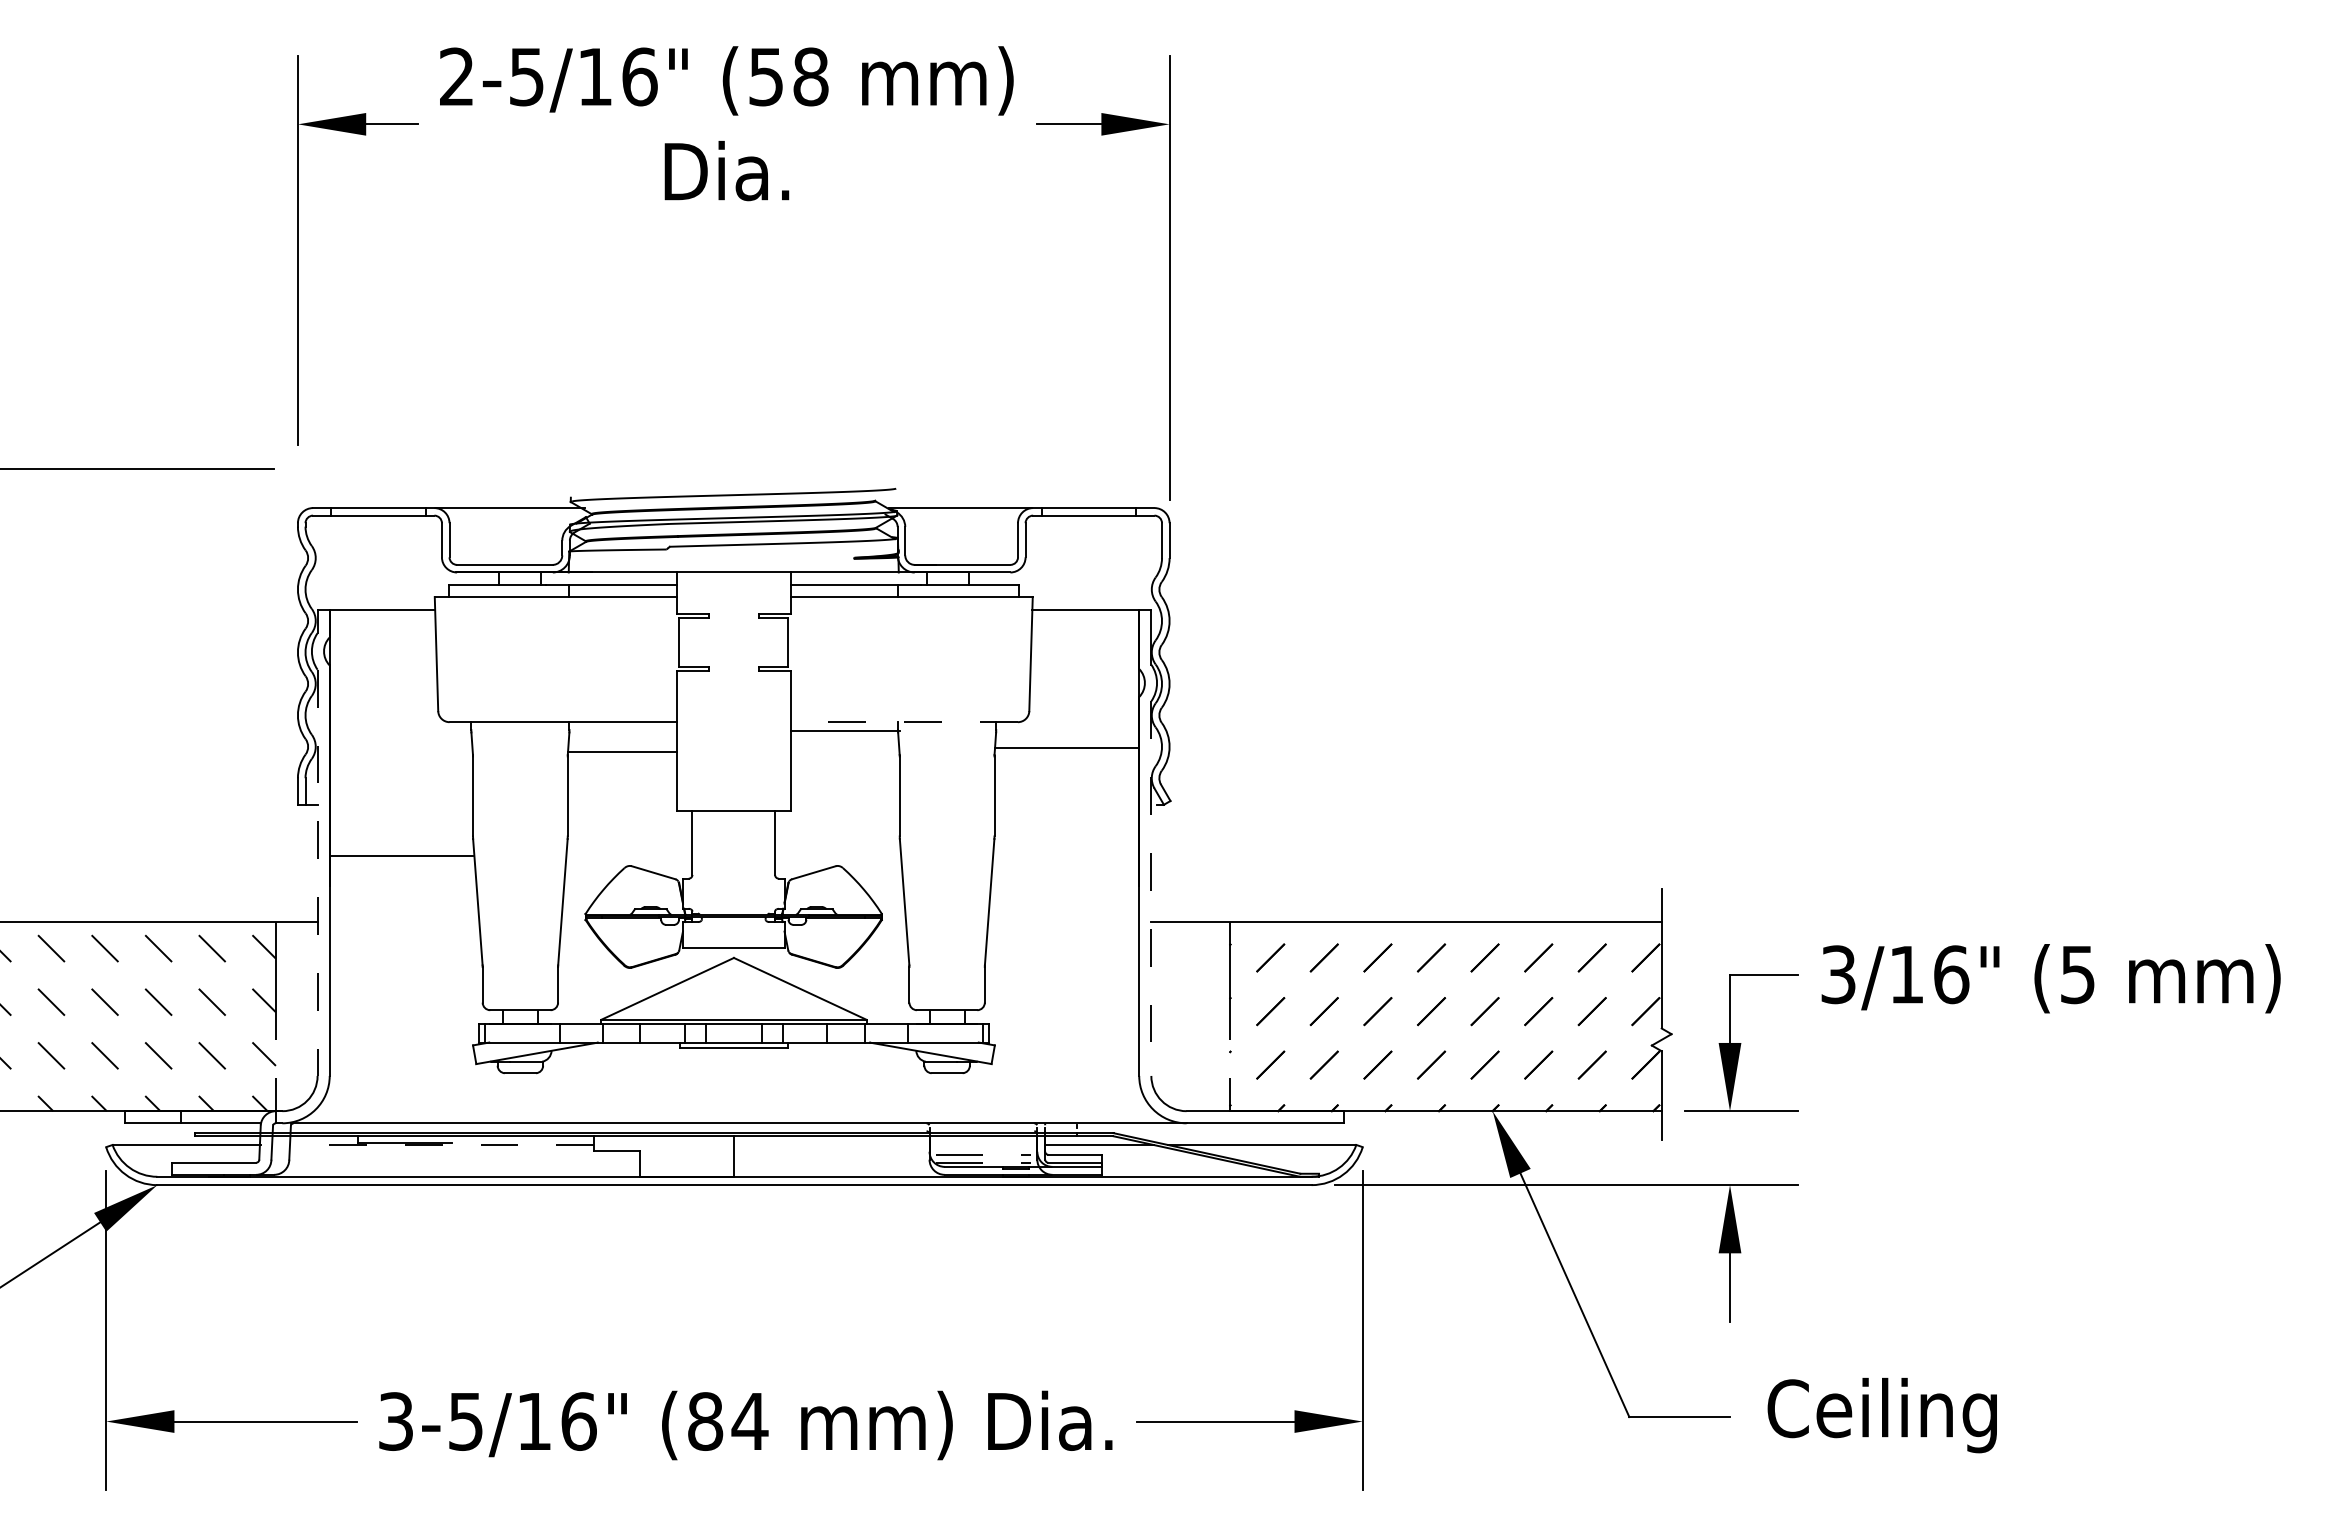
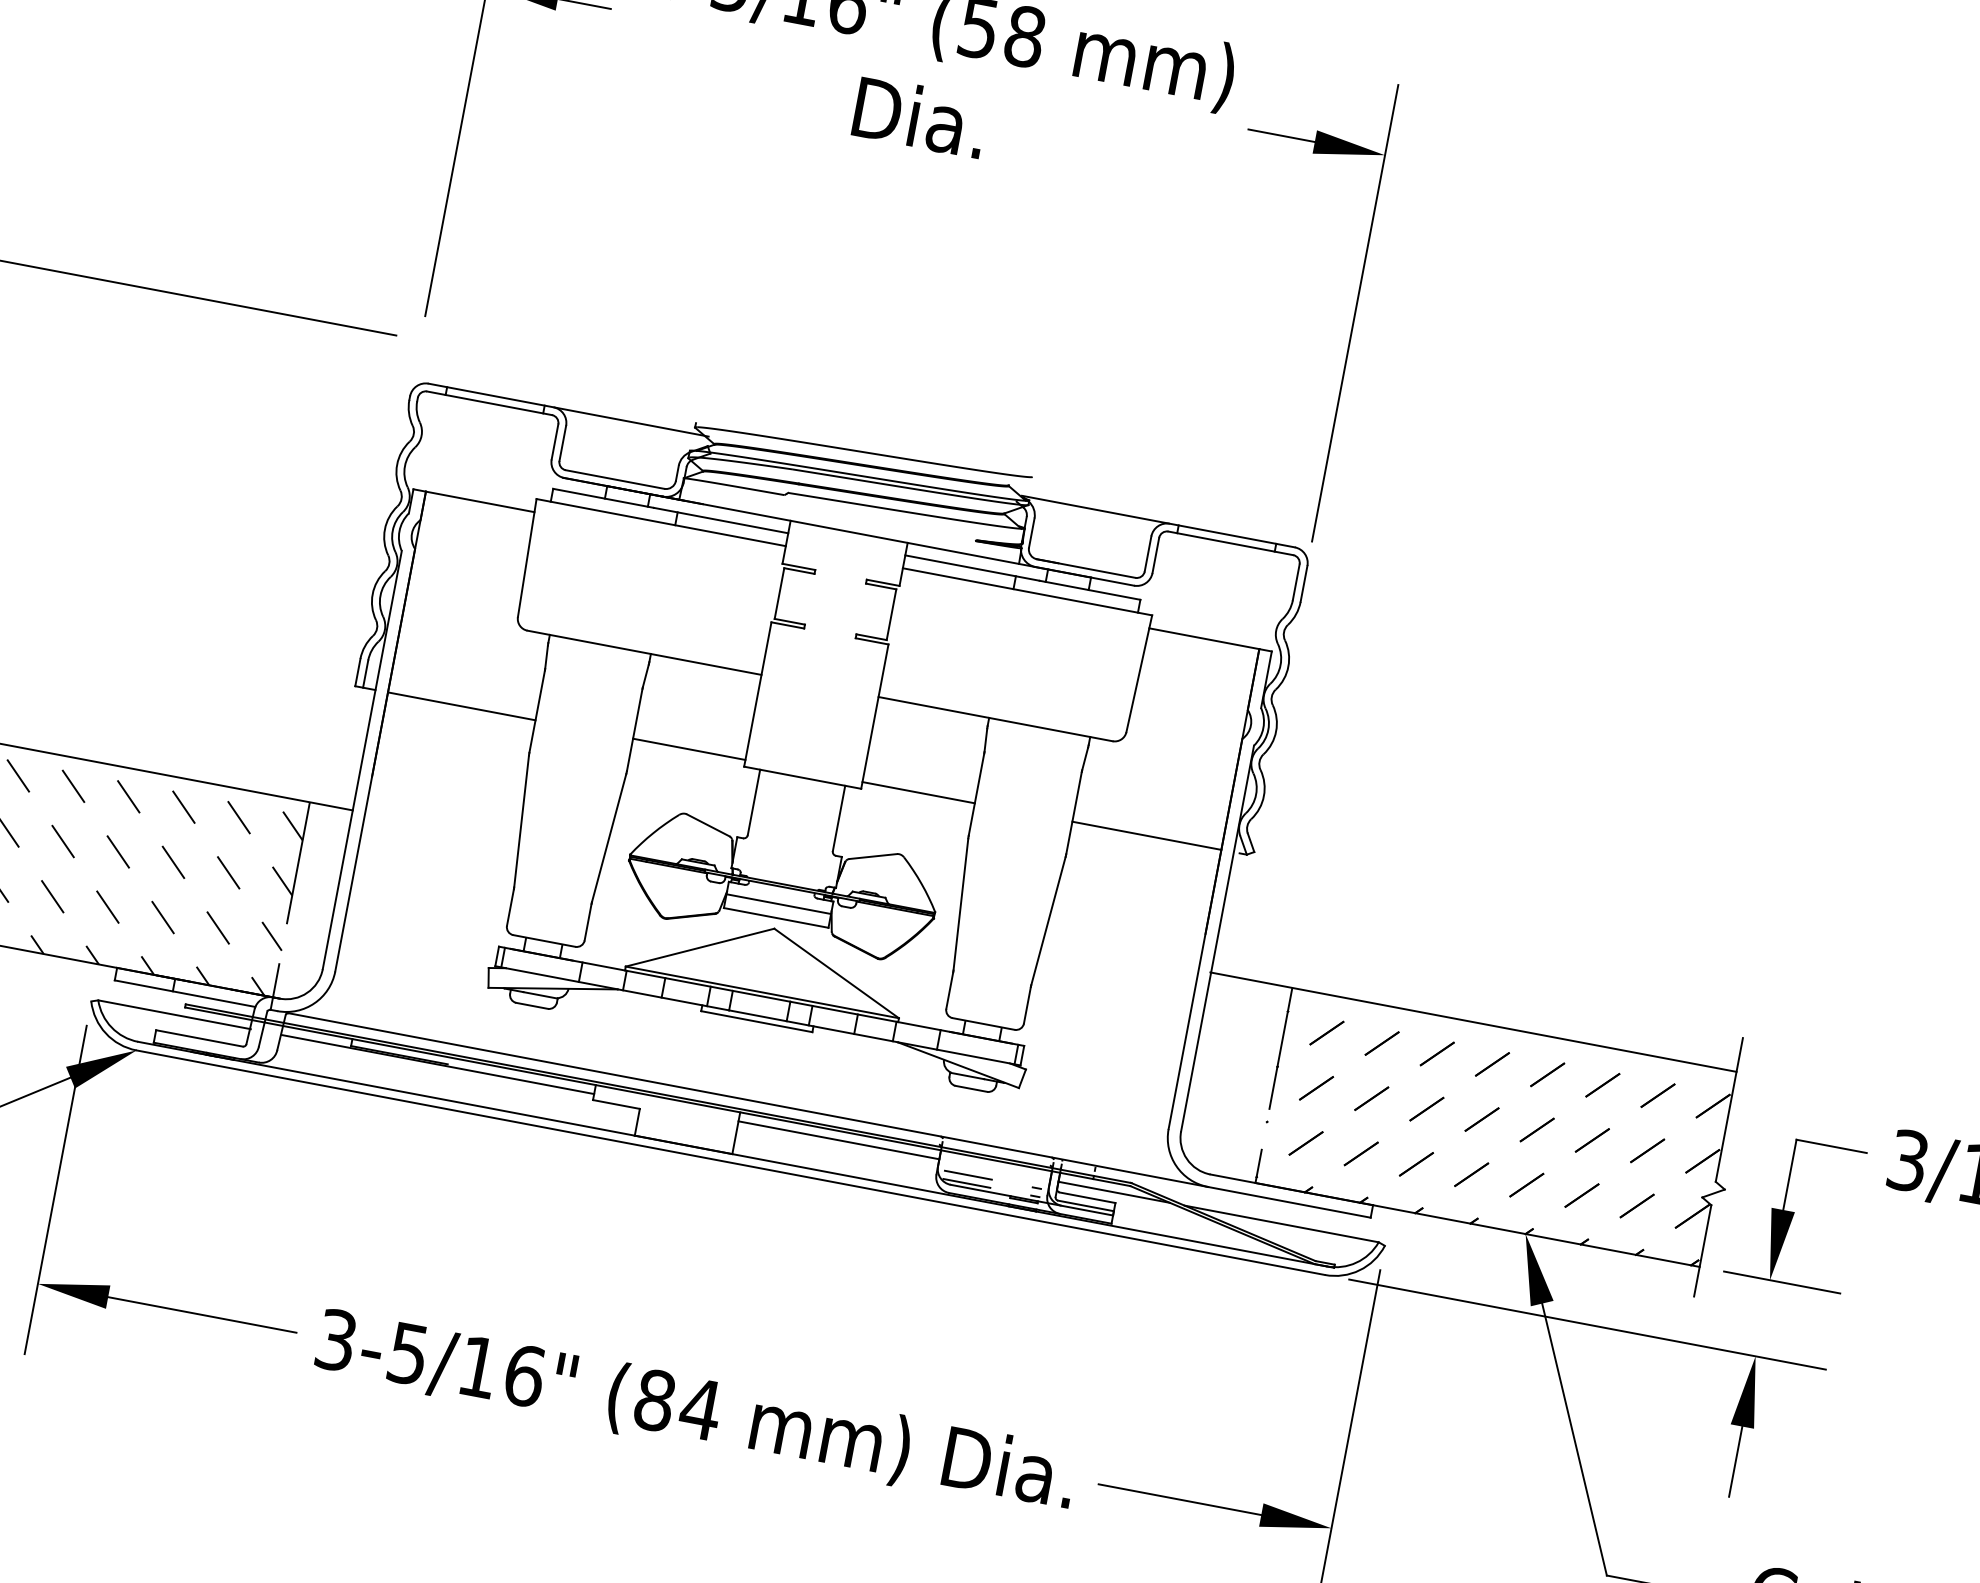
line: (904, 722) -> (995, 719), dashed -> solid
line: (844, 730) -> (918, 792), moved
line: (1066, 747) -> (1146, 835), moved
line: (621, 751) -> (688, 748), moved
line: (401, 855) -> (461, 706), moved
line: (317, 873) -> (362, 760), dashed -> solid
line: (1151, 889) -> (1217, 939), dashed -> solid
line: (733, 934) -> (778, 904), added
line: (442, 1144) -> (438, 1064), dashed -> solid
line: (831, 1144) -> (838, 1139), added

